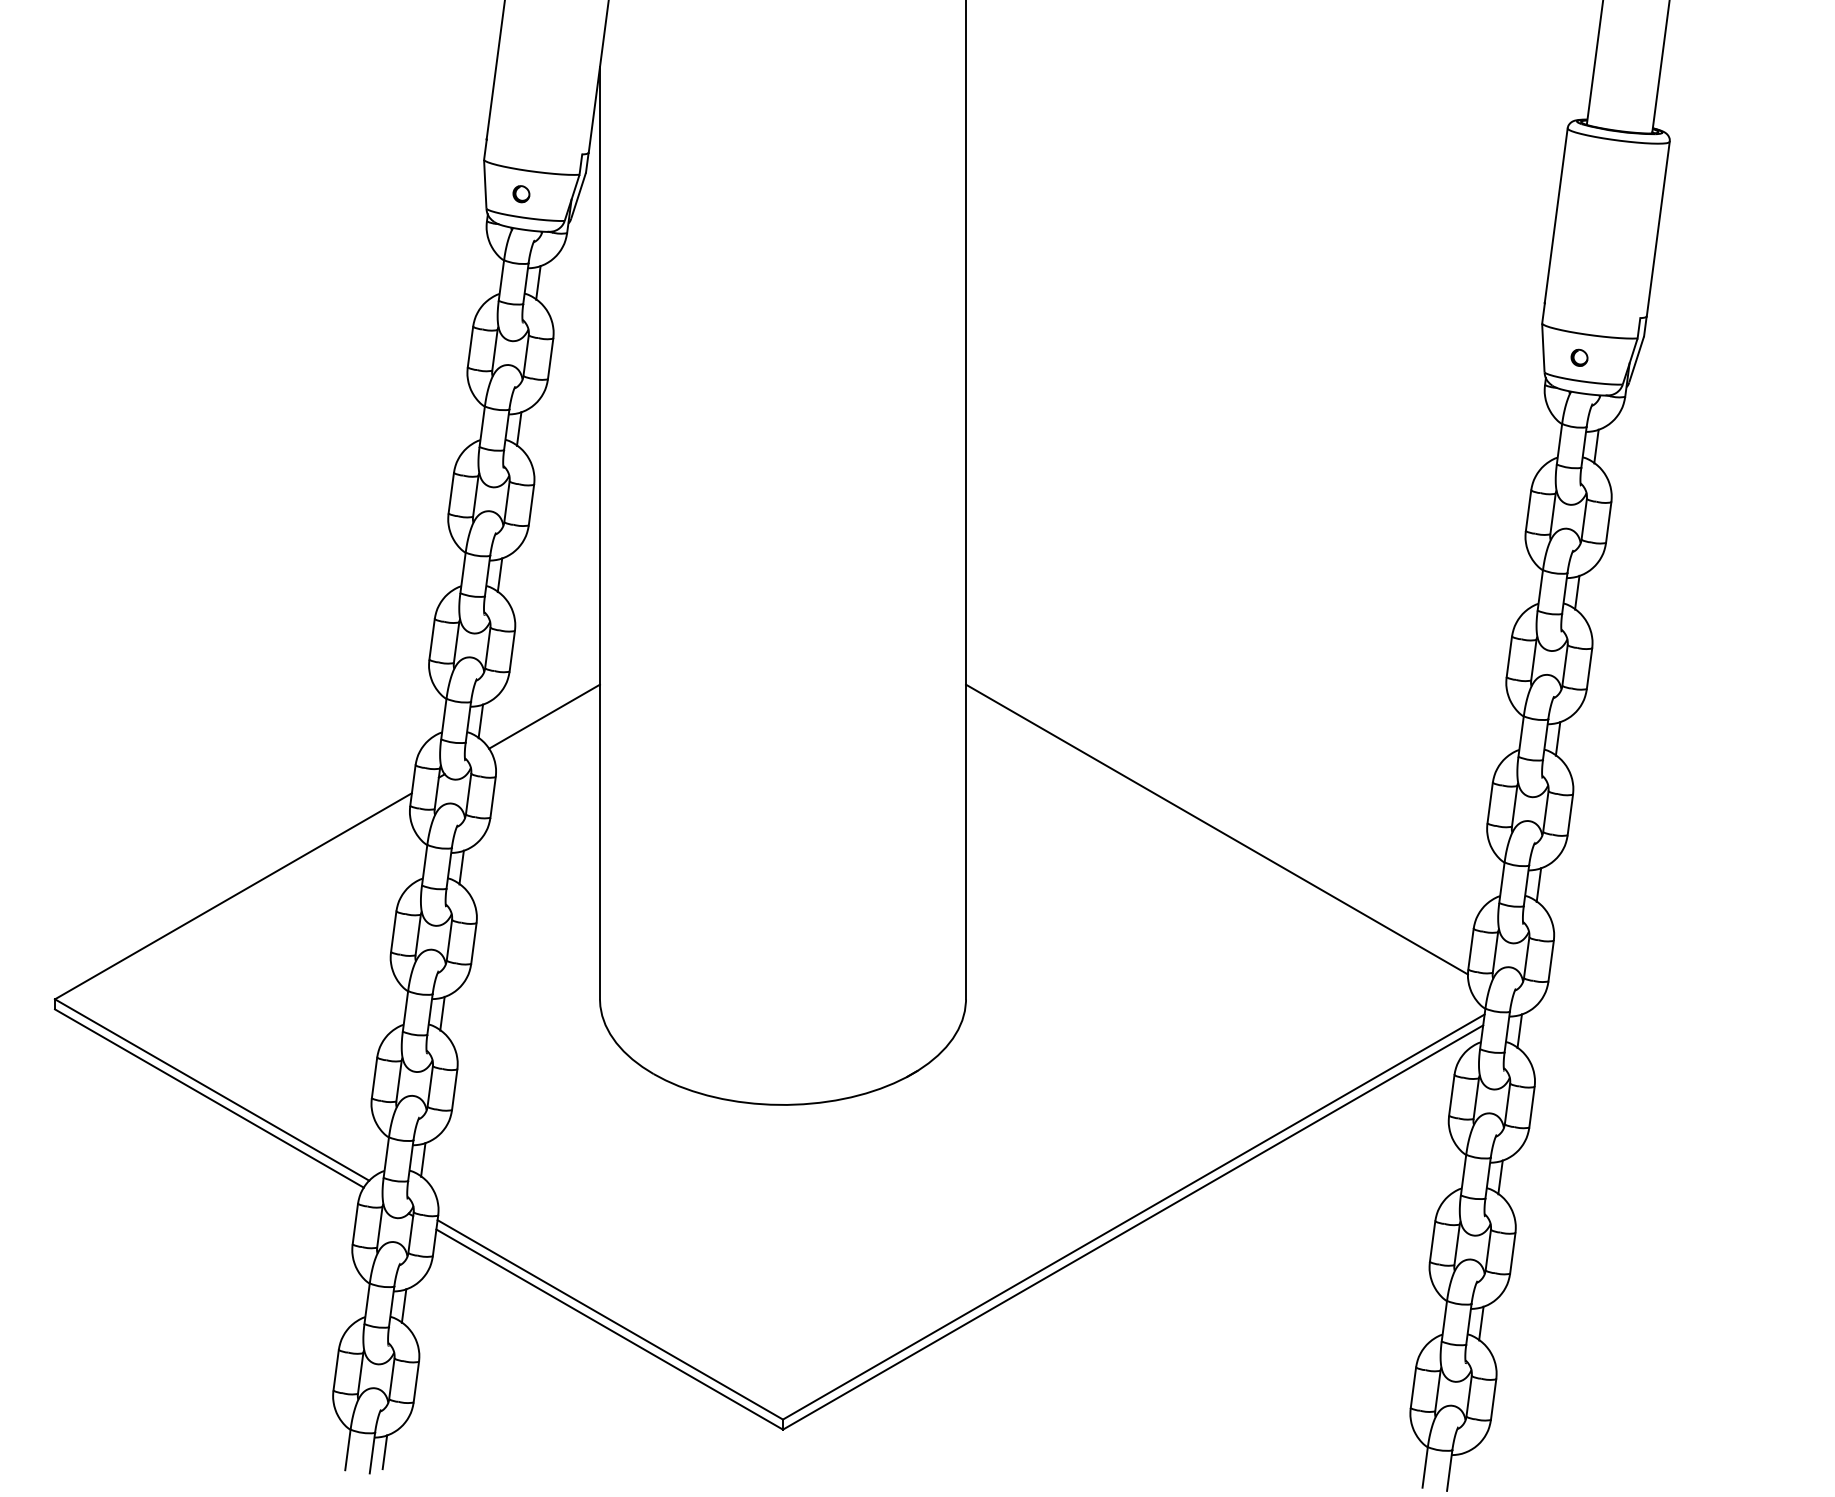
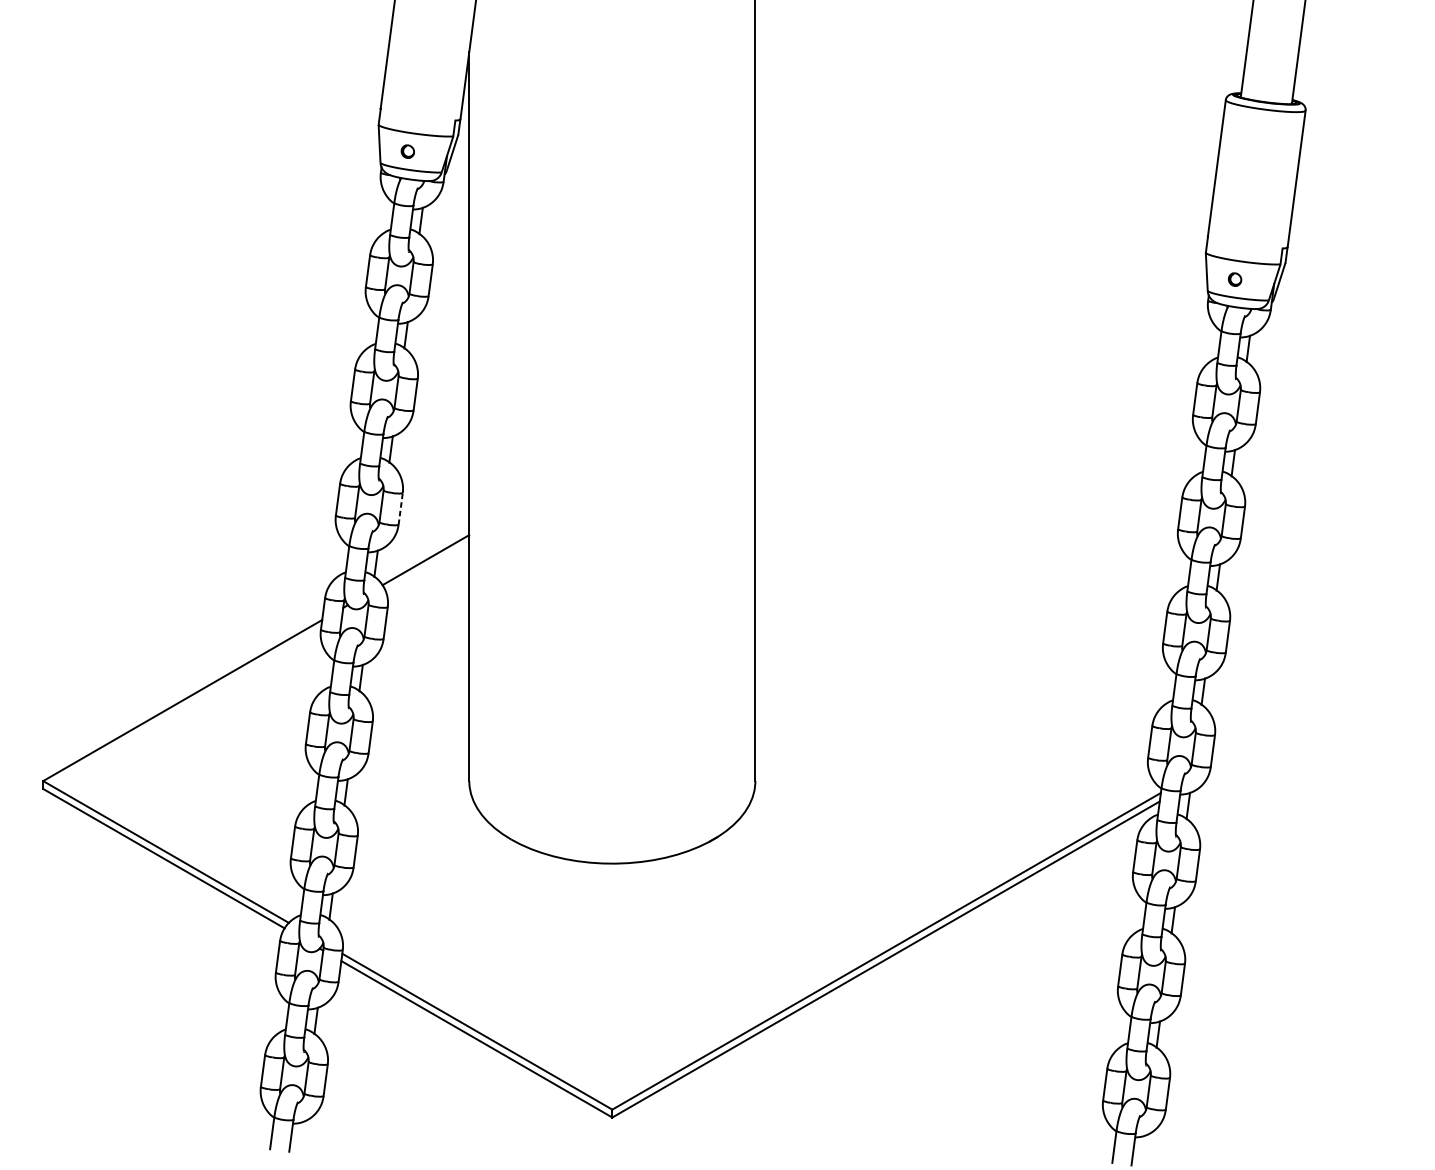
line: (512, 650) -> (400, 508), solid -> dashed
line: (1216, 829) -> (951, 648), removed
line: (384, 1452) -> (300, 1135), removed

